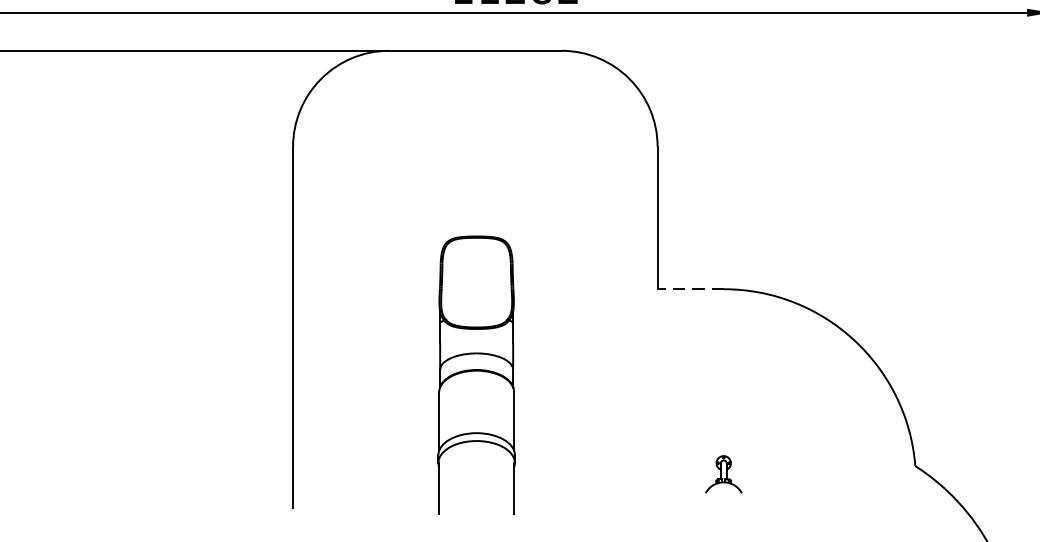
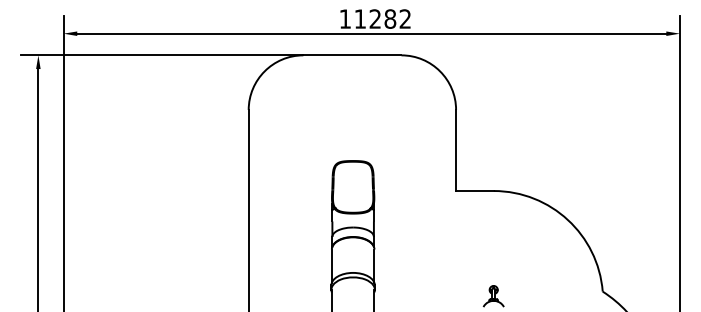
line: (689, 290) -> (474, 191), dashed -> solid

